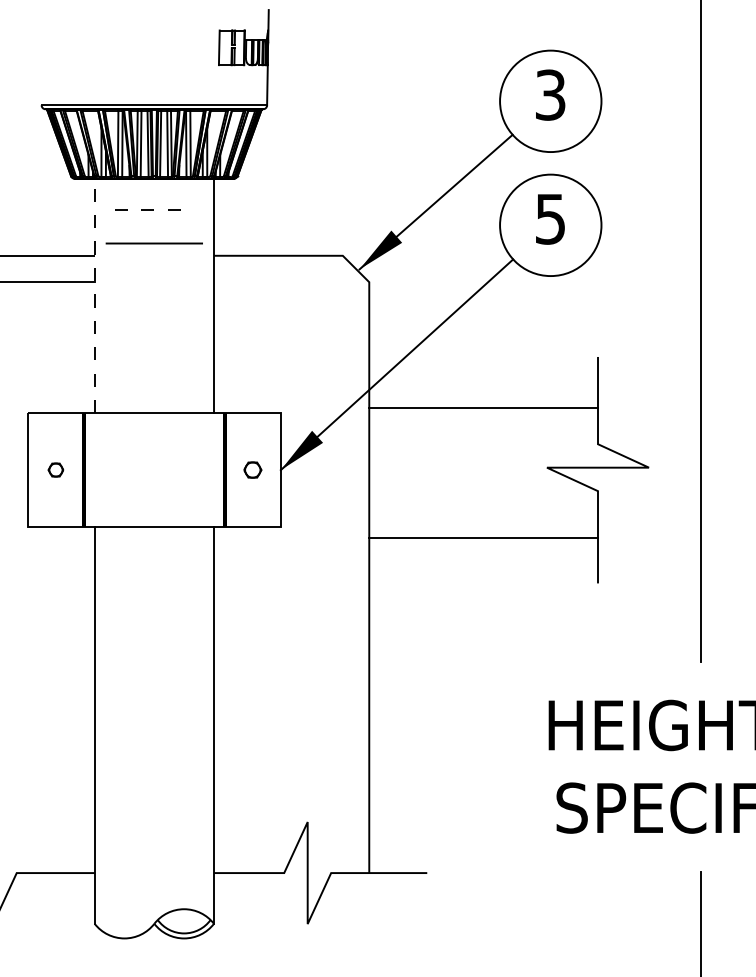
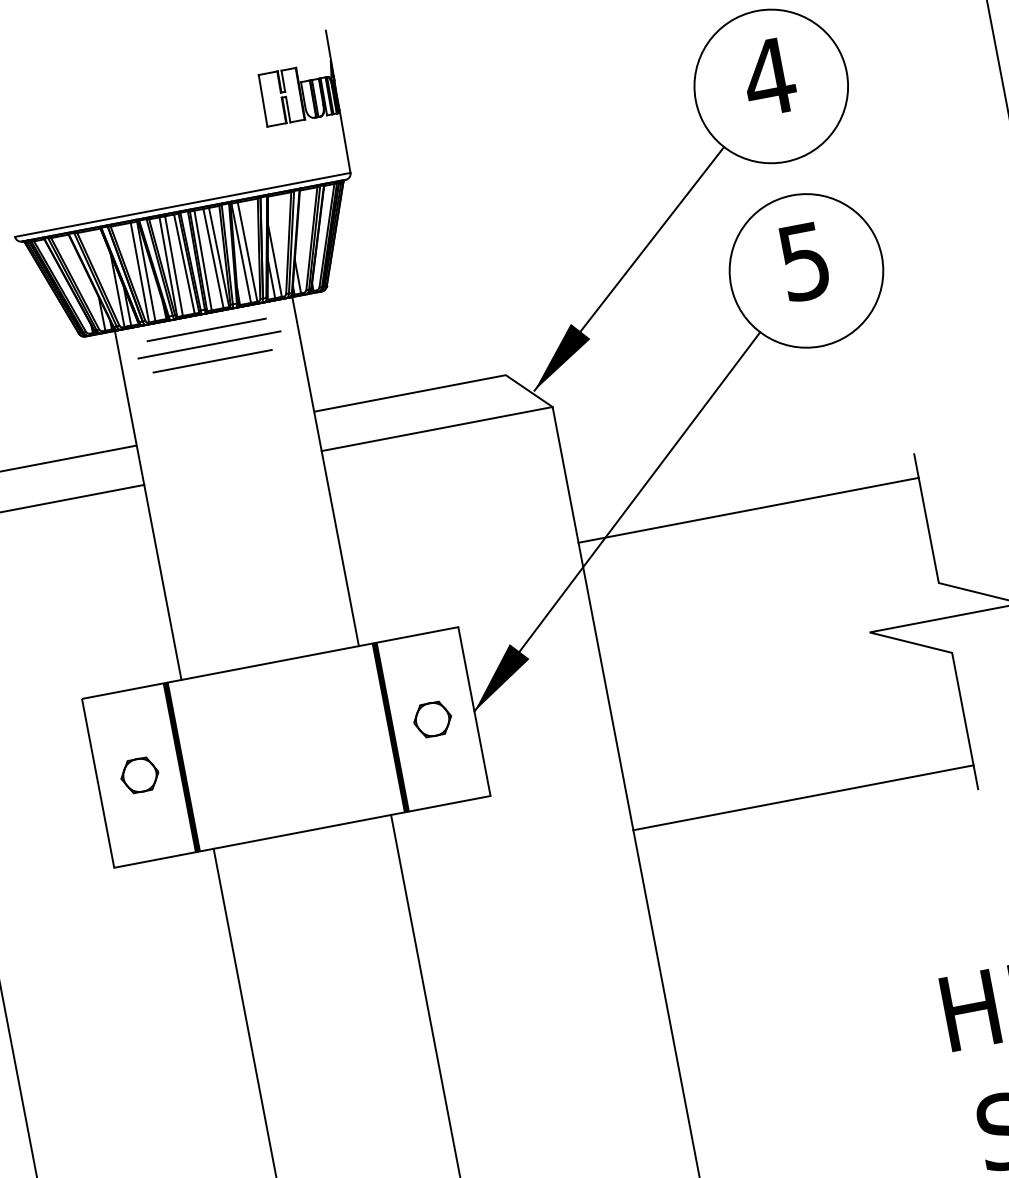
text: (550, 94) -> (768, 76), 3 -> 4
line: (154, 189) -> (206, 330), added
line: (154, 210) -> (212, 361), dashed -> solid
line: (153, 243) -> (208, 345), moved
line: (291, 282) -> (437, 429), added
line: (94, 295) -> (147, 504), dashed -> solid
line: (483, 407) -> (748, 510), moved
part: (55, 469) -> (139, 774), size x1.67
part: (252, 469) -> (432, 718), size x1.43
line: (483, 537) -> (803, 797), moved

